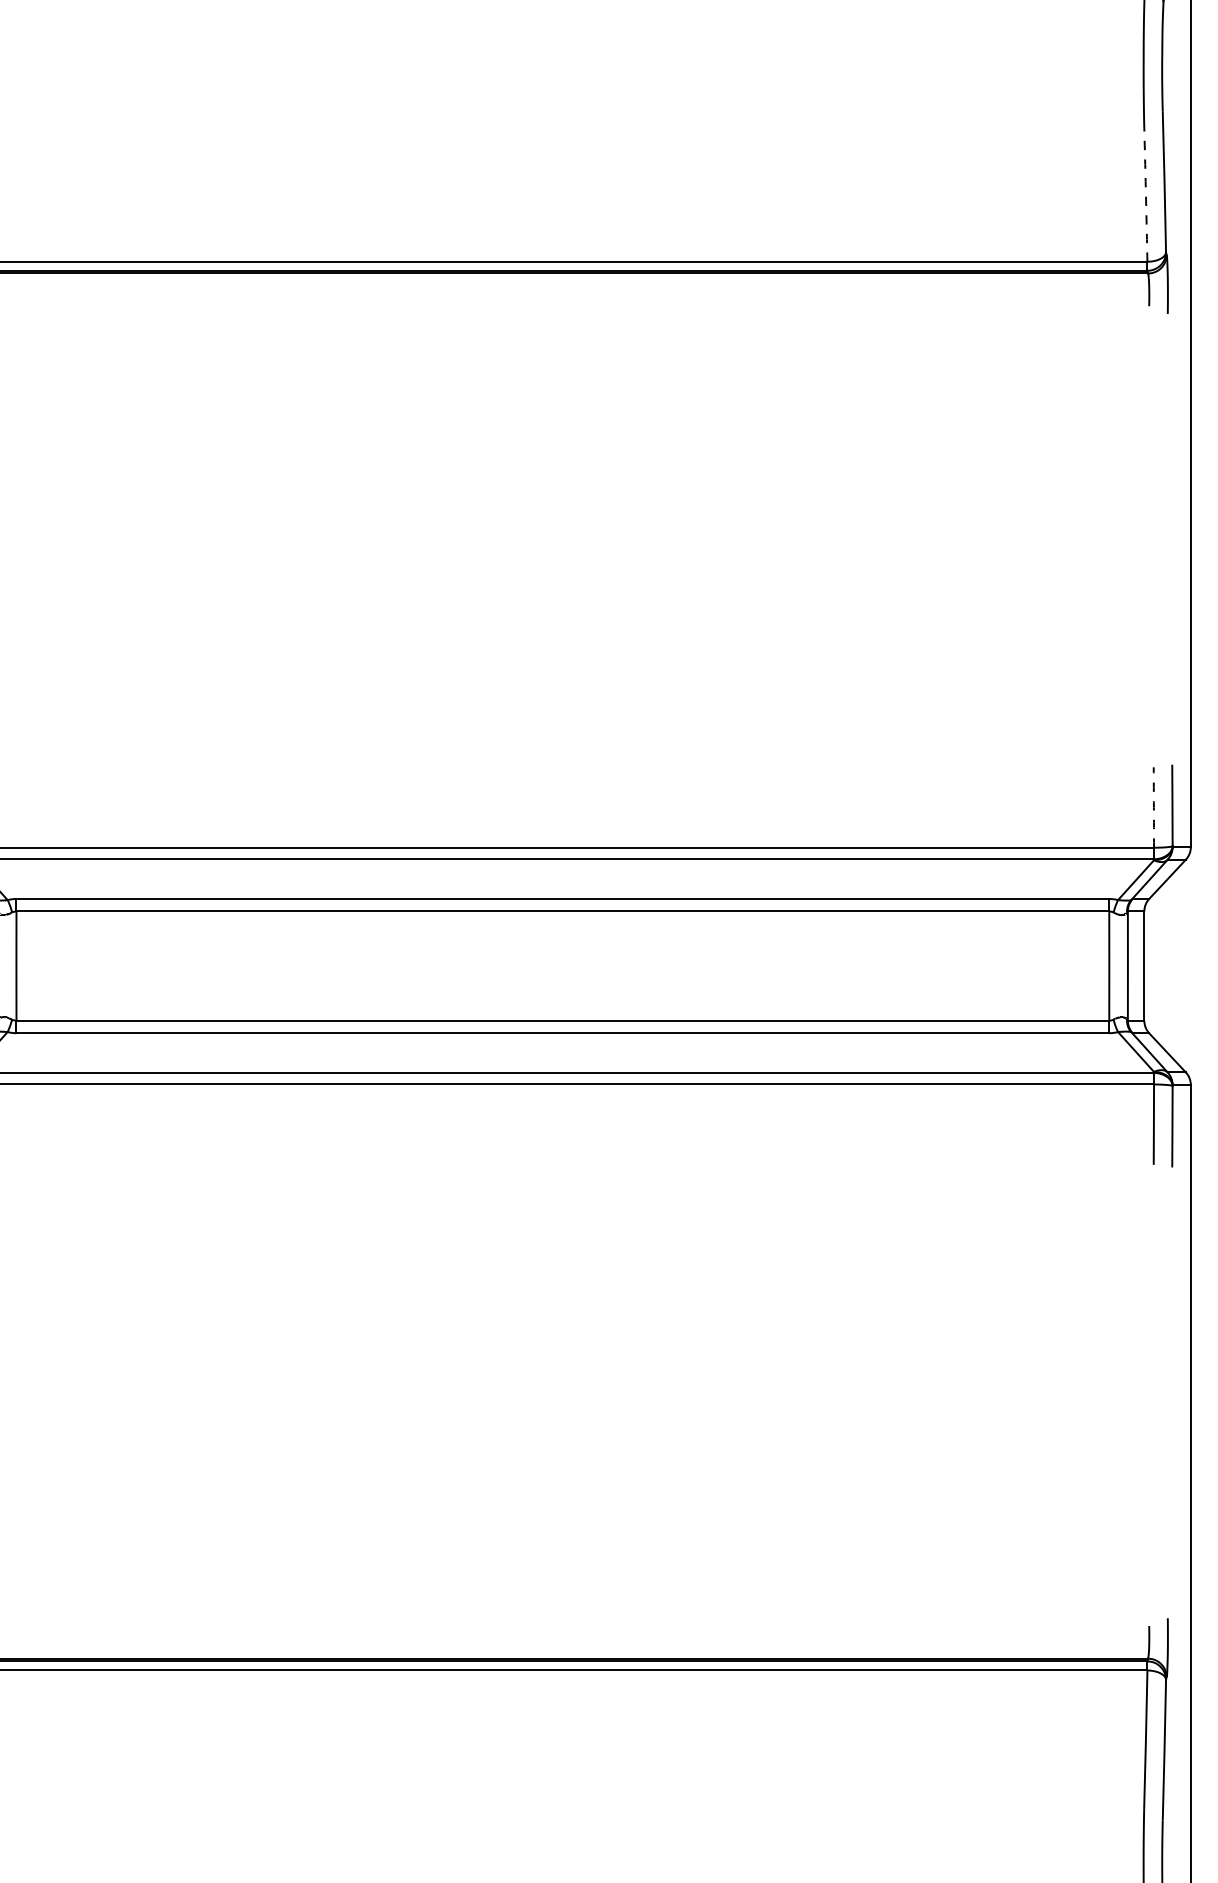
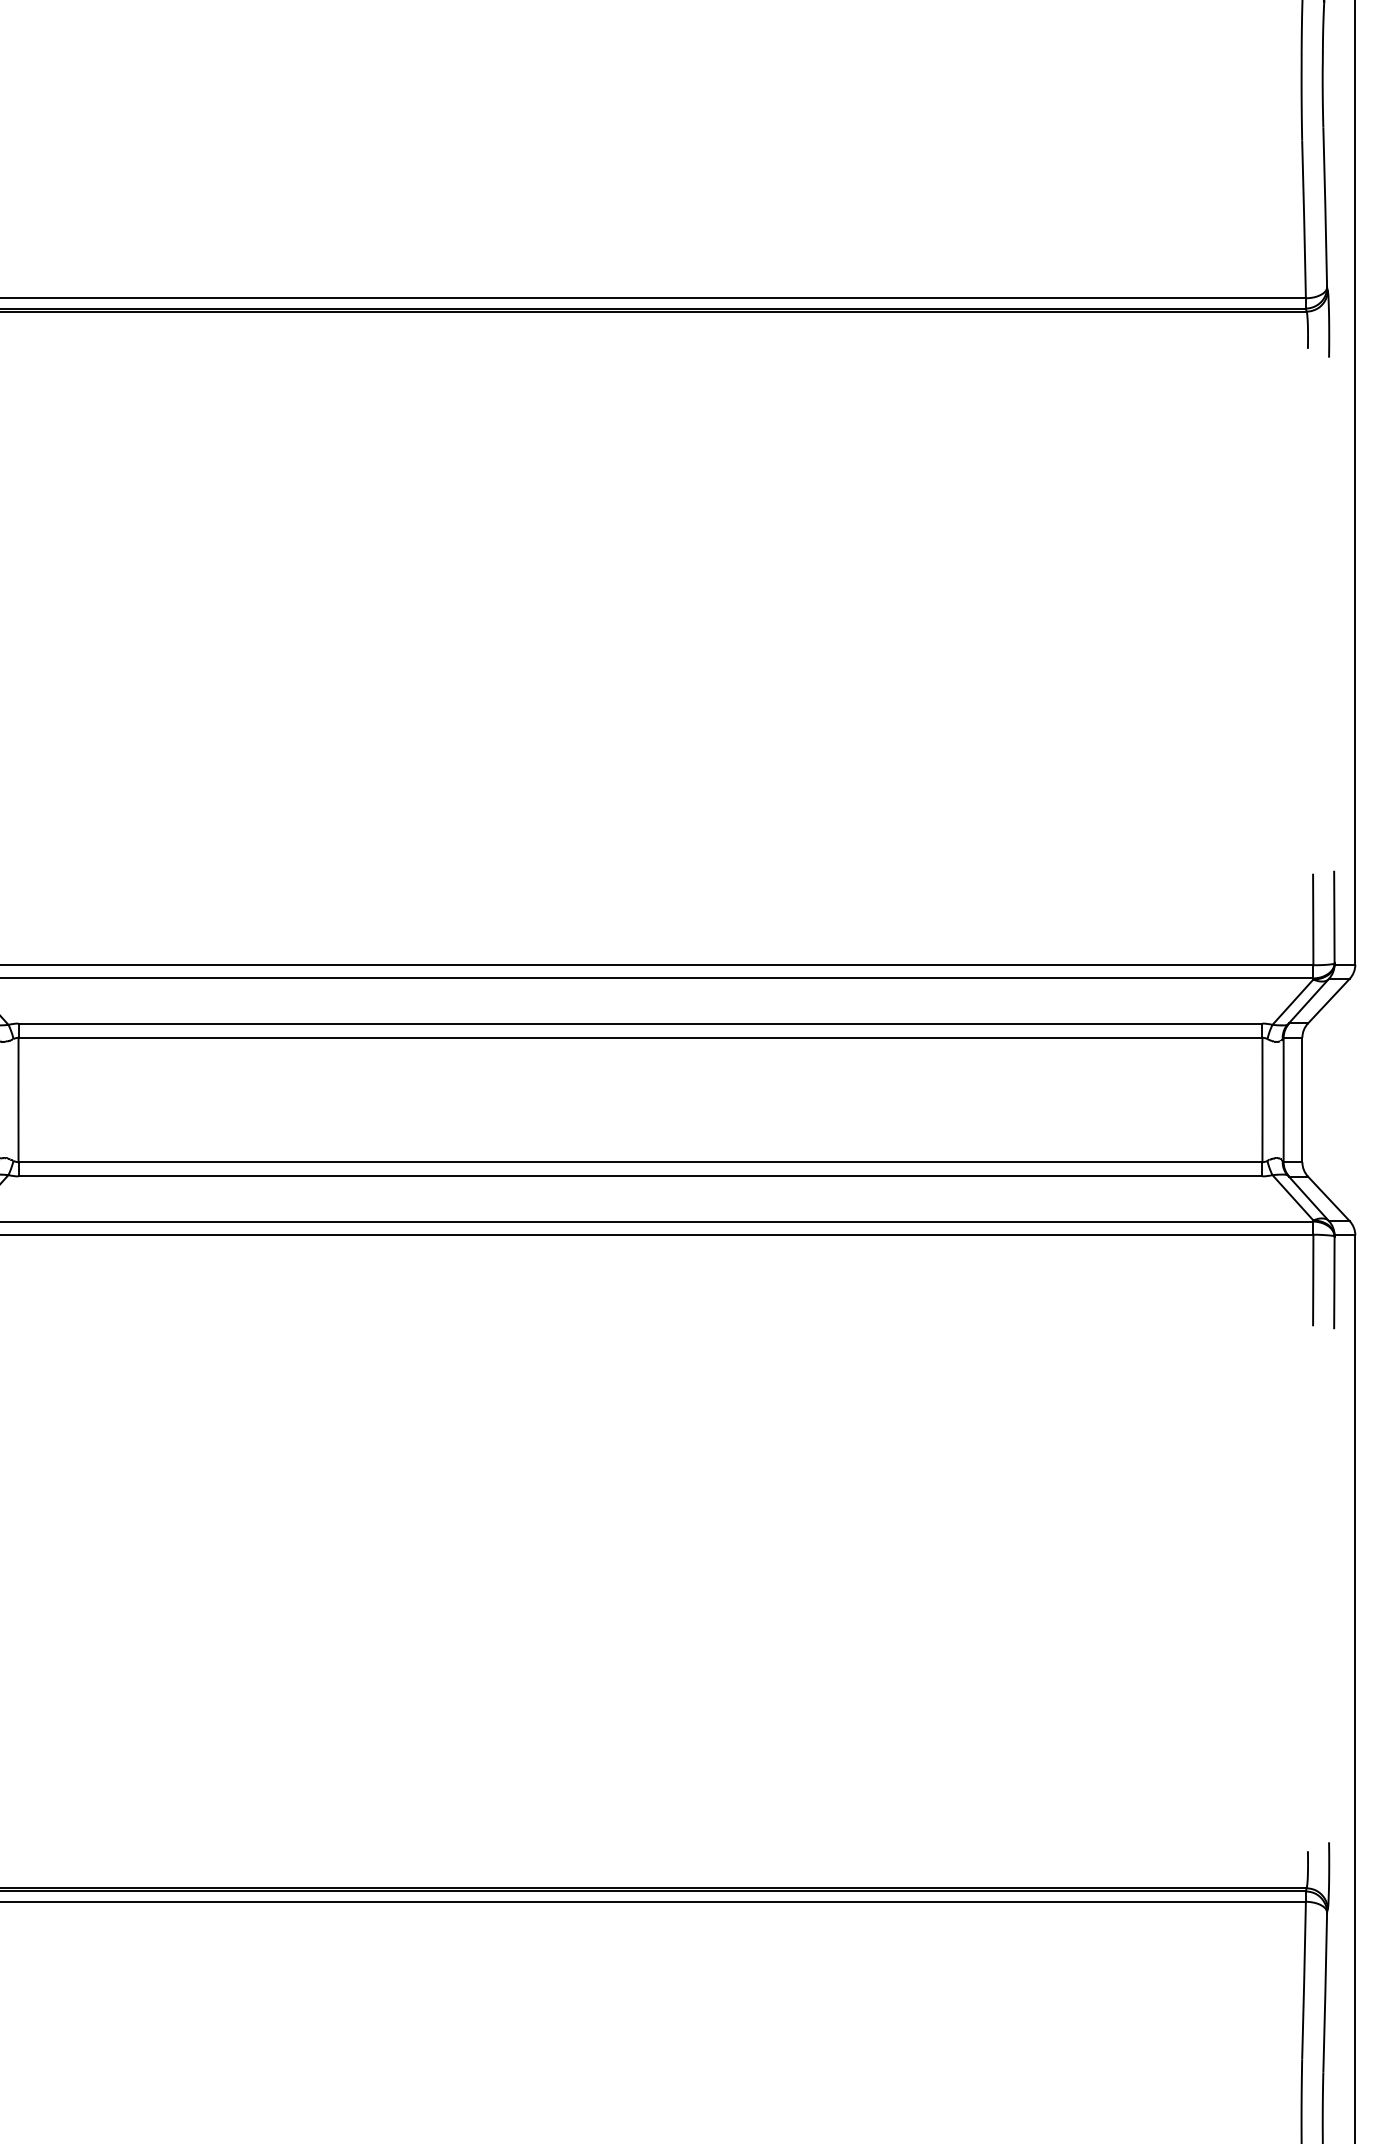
line: (1146, 192) -> (1304, 219), dashed -> solid
line: (1154, 807) -> (1313, 919), dashed -> solid

